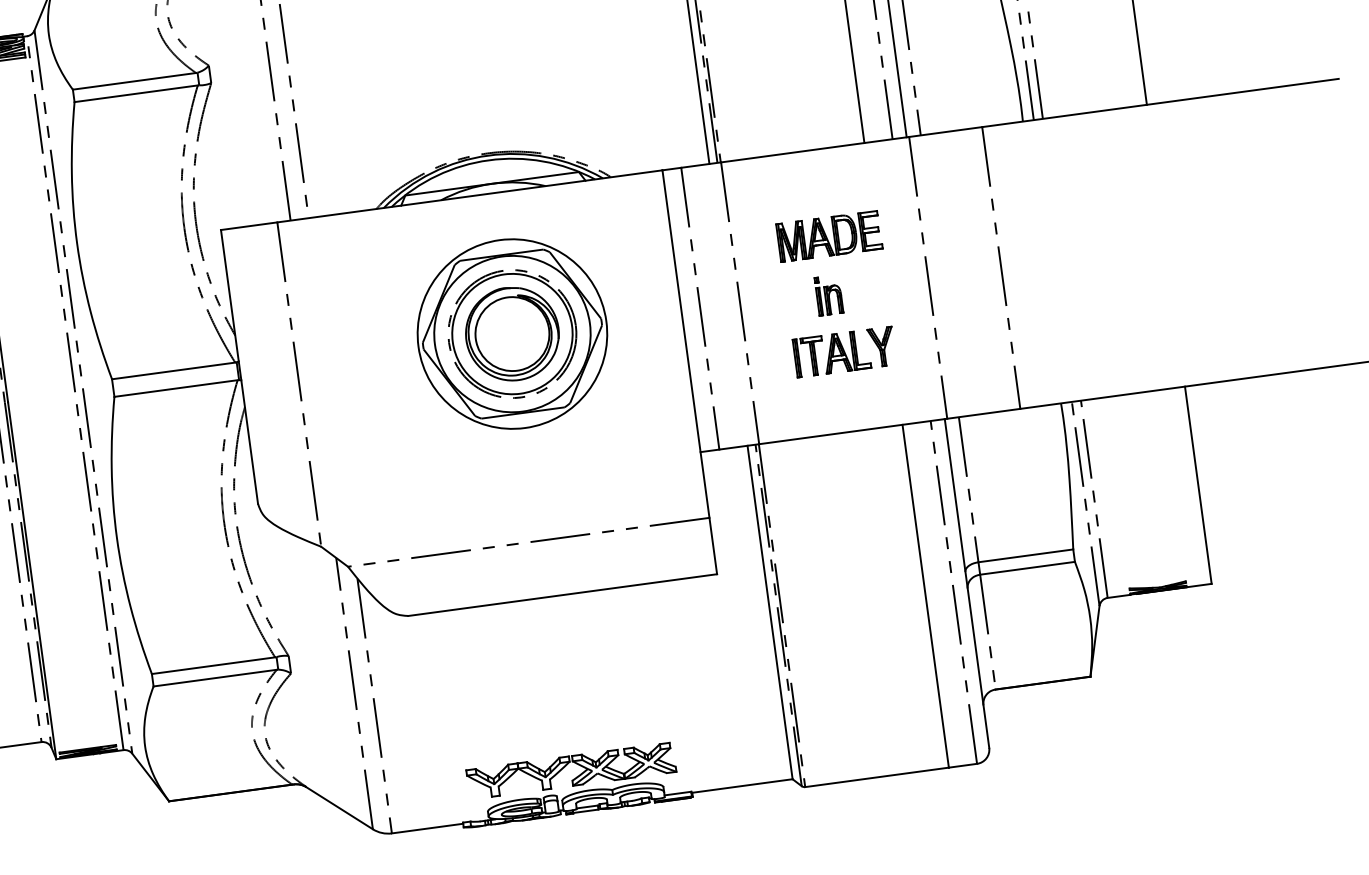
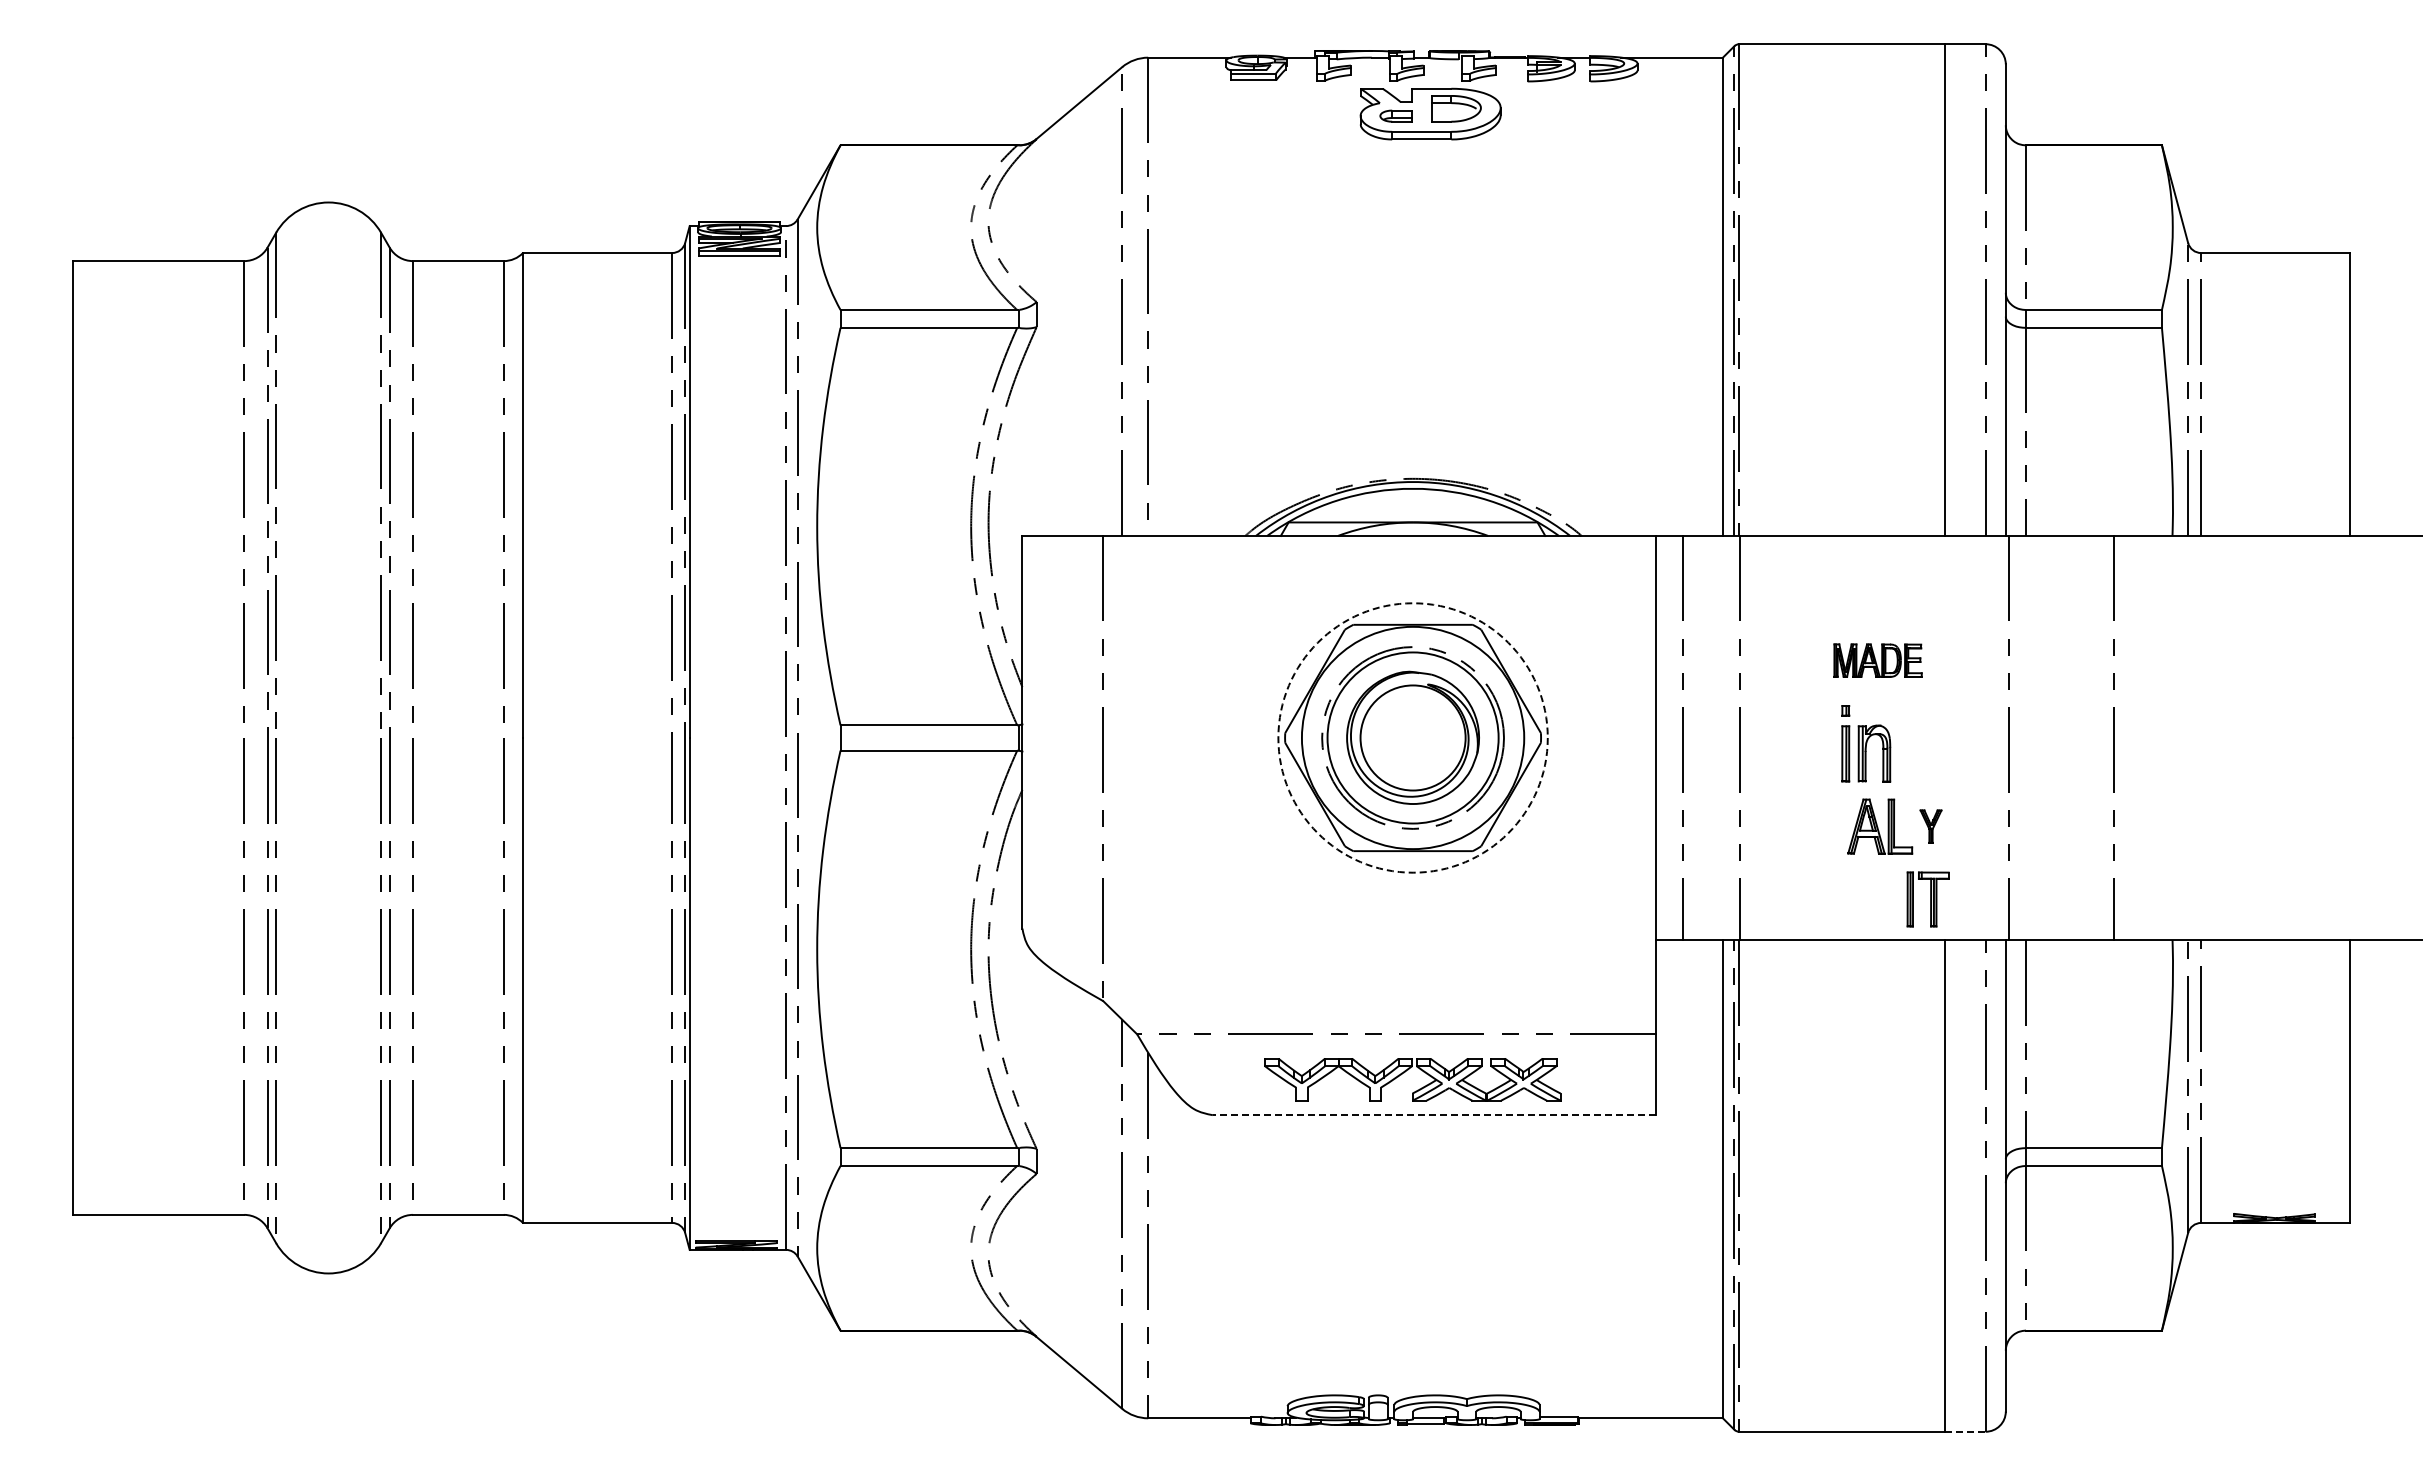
part: (828, 236) -> (1877, 660), size x0.6
part: (829, 295) -> (1866, 743), size x1.4
circle: (512, 333) -> (1412, 737), solid -> dashed
part: (881, 347) -> (1930, 826), size x0.6
part: (809, 356) -> (1927, 899), moved
line: (562, 595) -> (1433, 1115), solid -> dashed
part: (567, 765) -> (1408, 1070), moved
line: (963, 765) -> (1965, 1431), solid -> dashed

